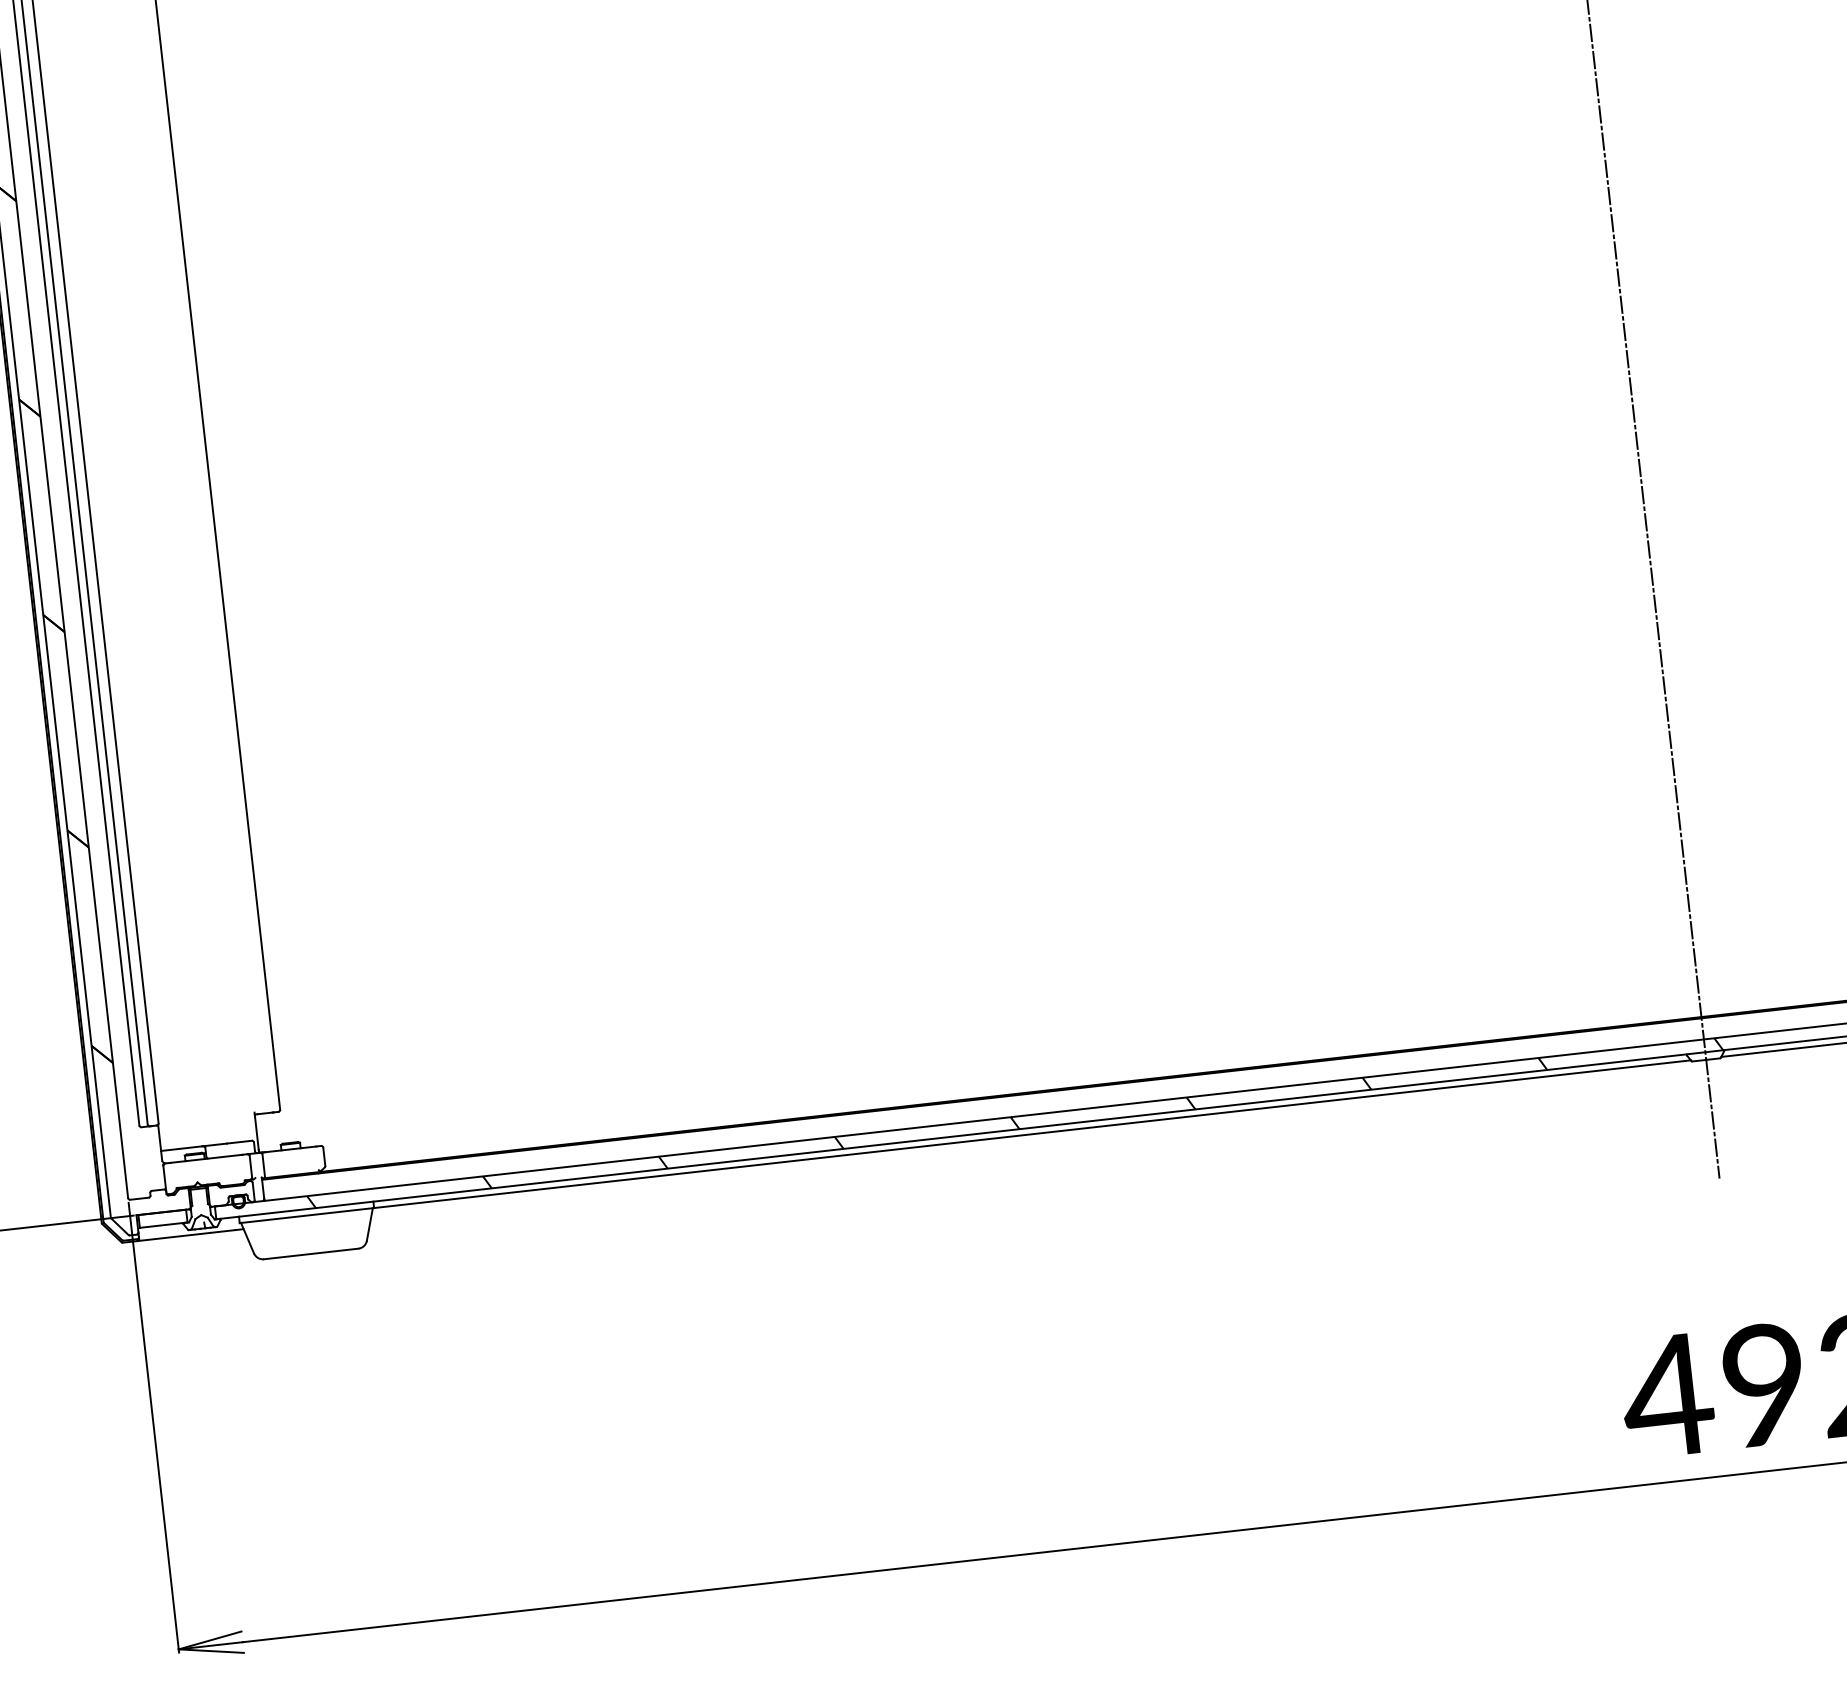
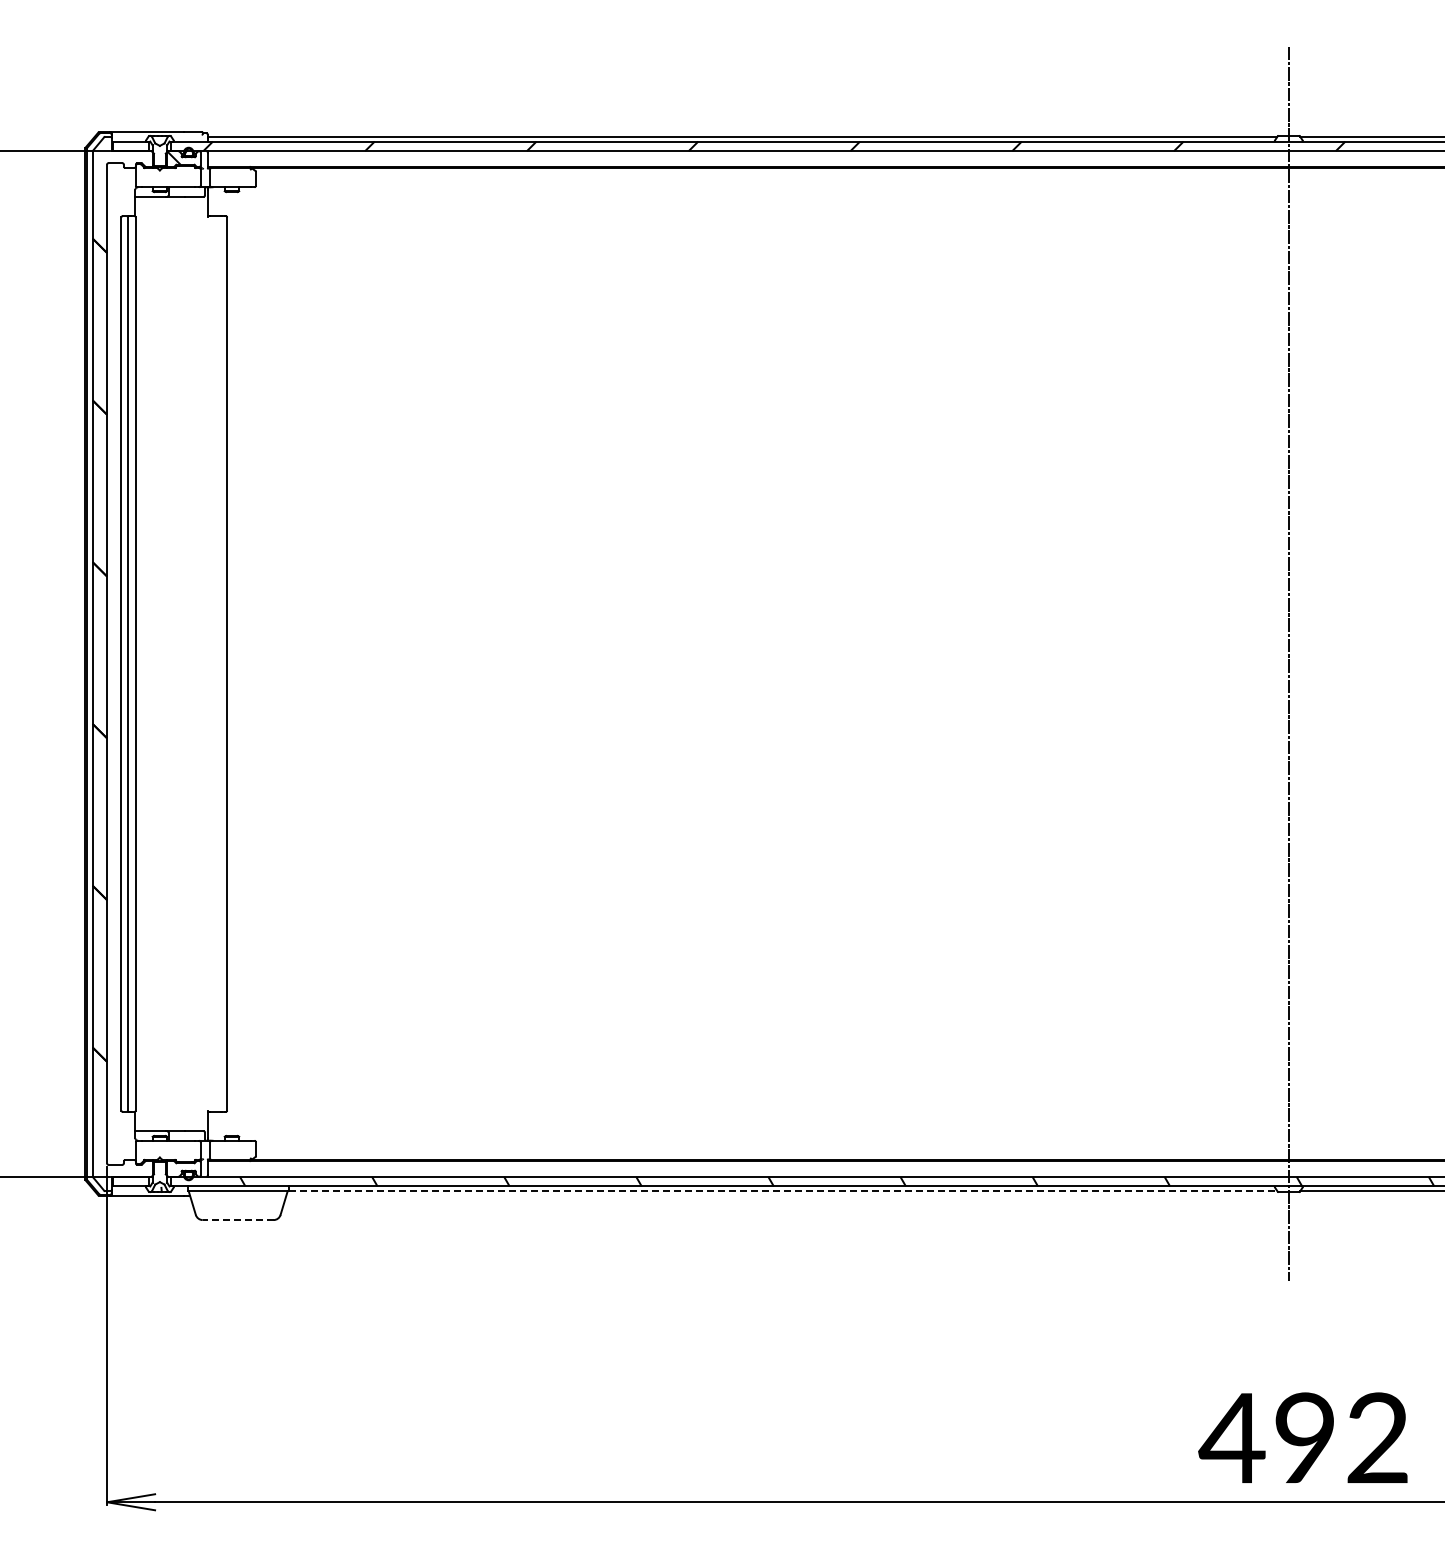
line: (1033, 1134) -> (783, 1191), solid -> dashed
line: (310, 1254) -> (237, 1220), solid -> dashed

